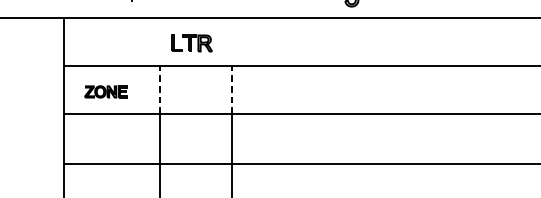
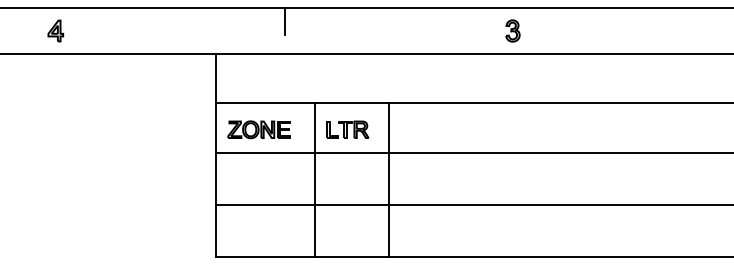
part: (191, 43) -> (347, 129), moved
line: (159, 89) -> (314, 127), dashed -> solid
line: (232, 89) -> (389, 127), dashed -> solid
part: (105, 91) -> (258, 129), size x1.43

